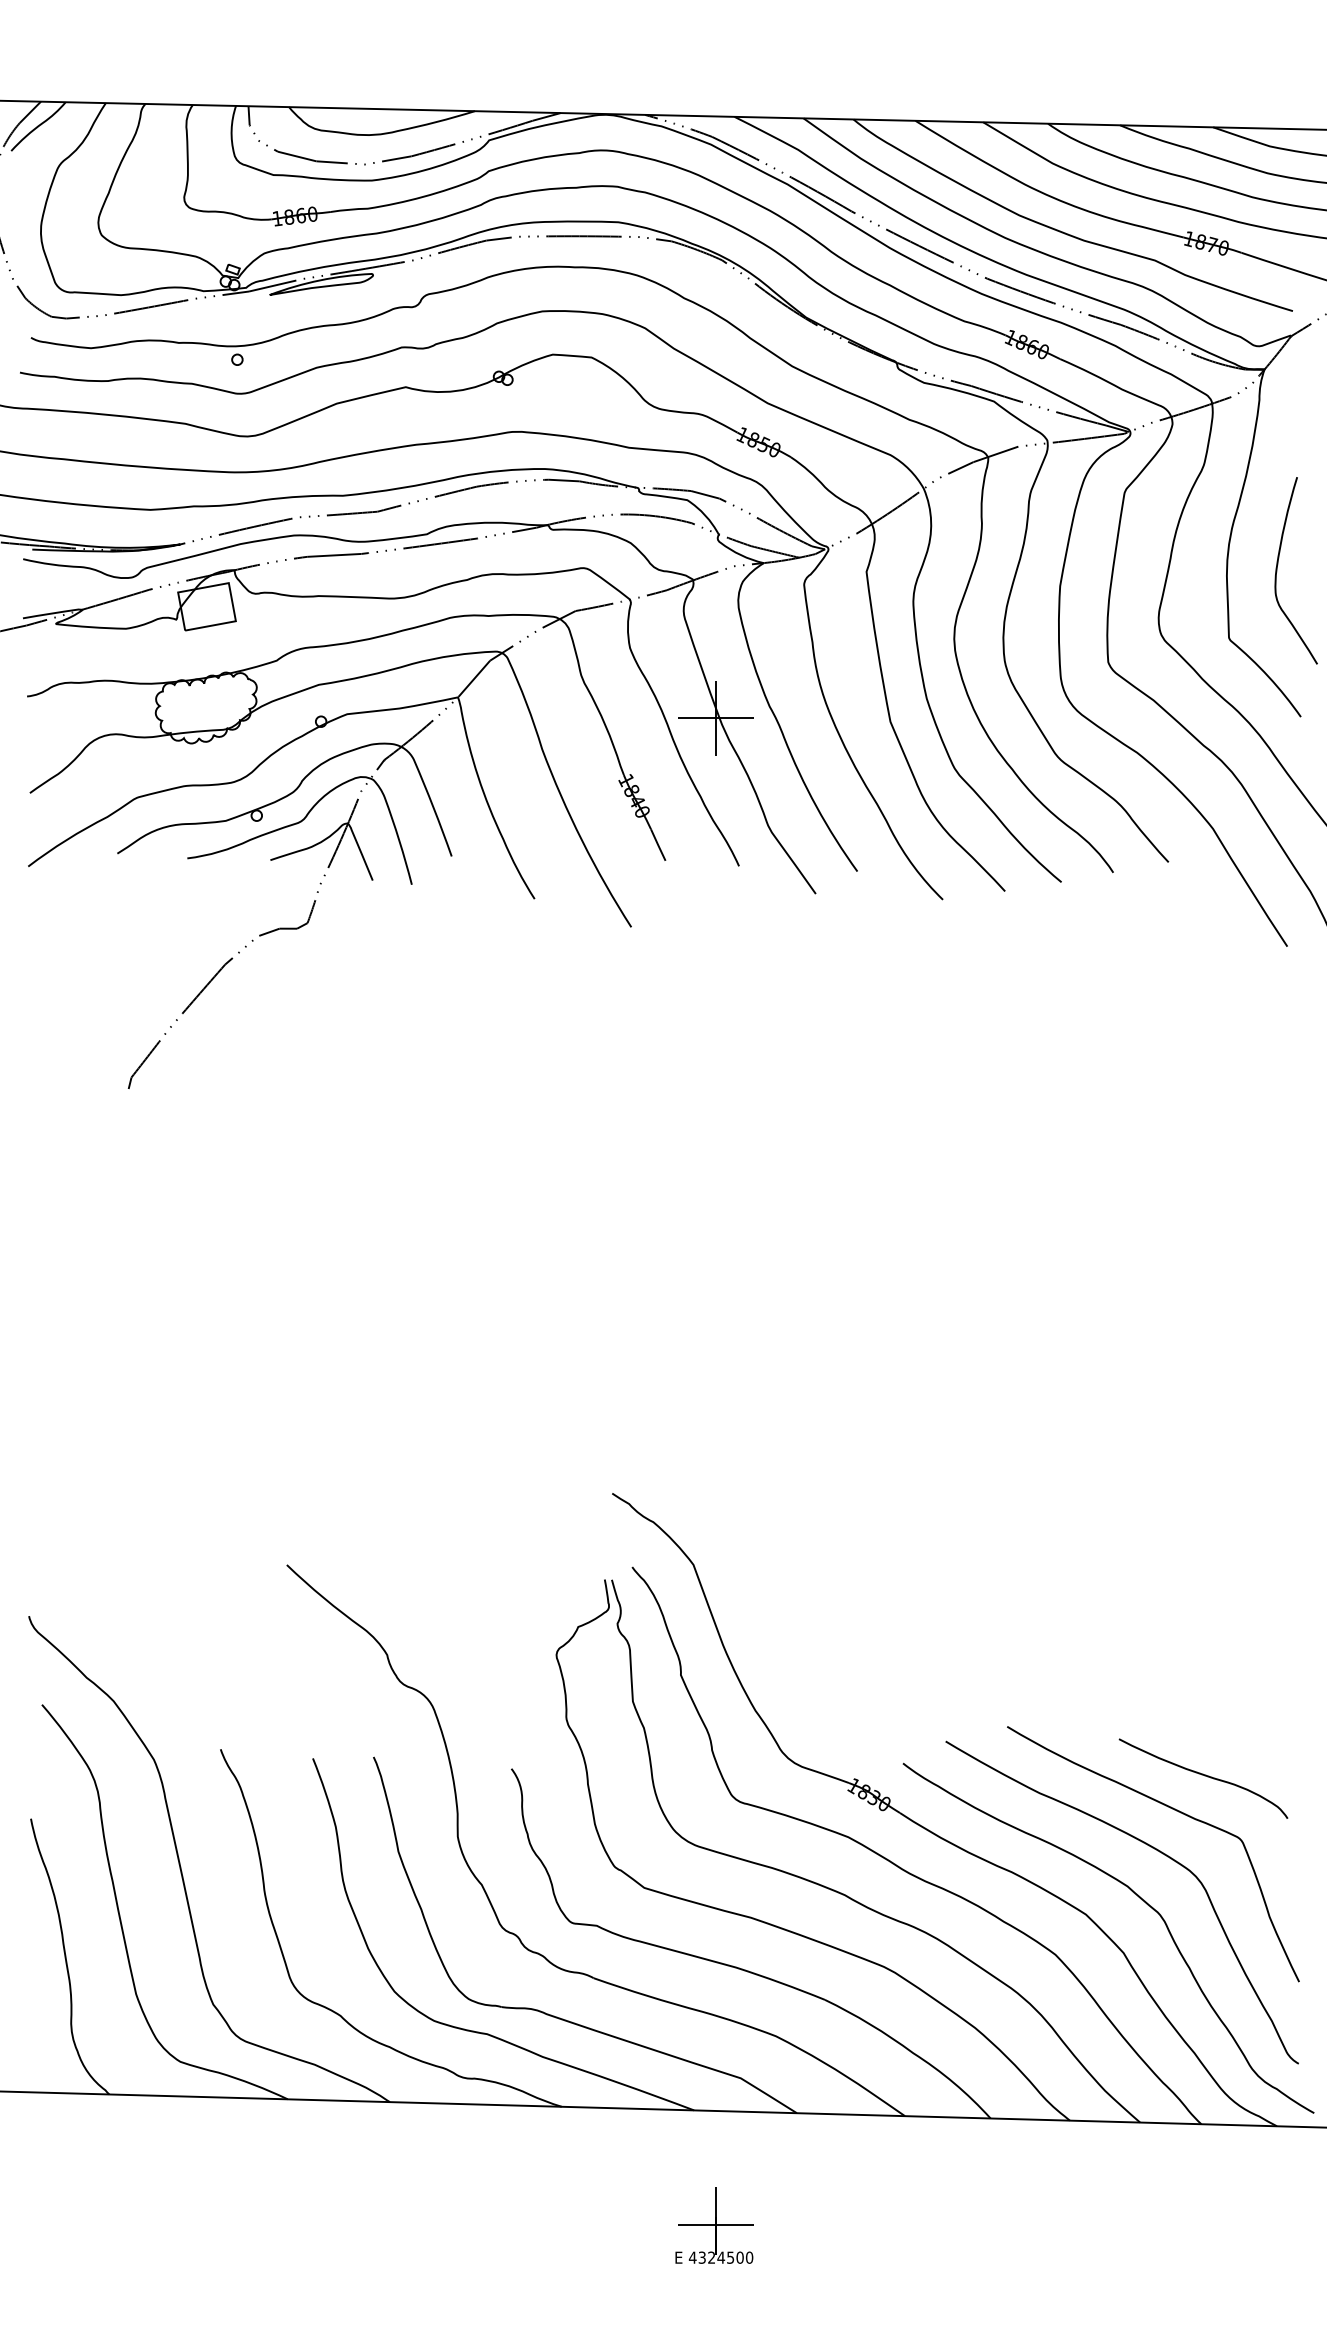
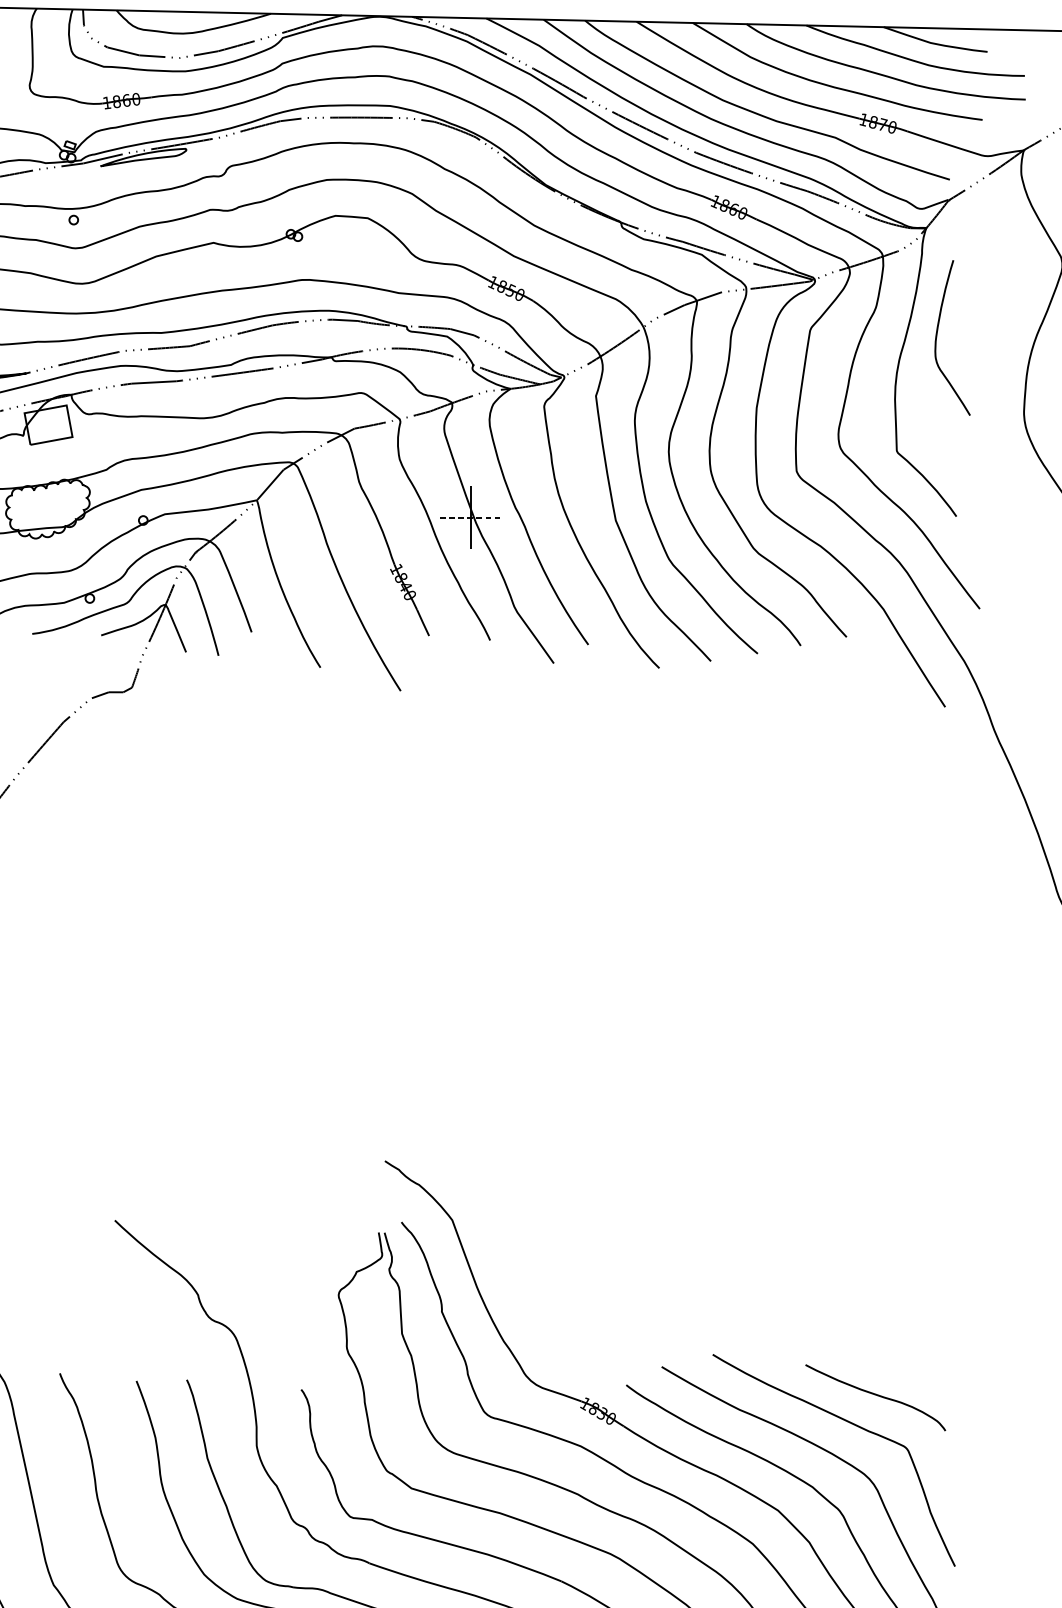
curve: (1277, 570) -> (937, 337), moved
line: (716, 718) -> (471, 517), solid -> dashed

